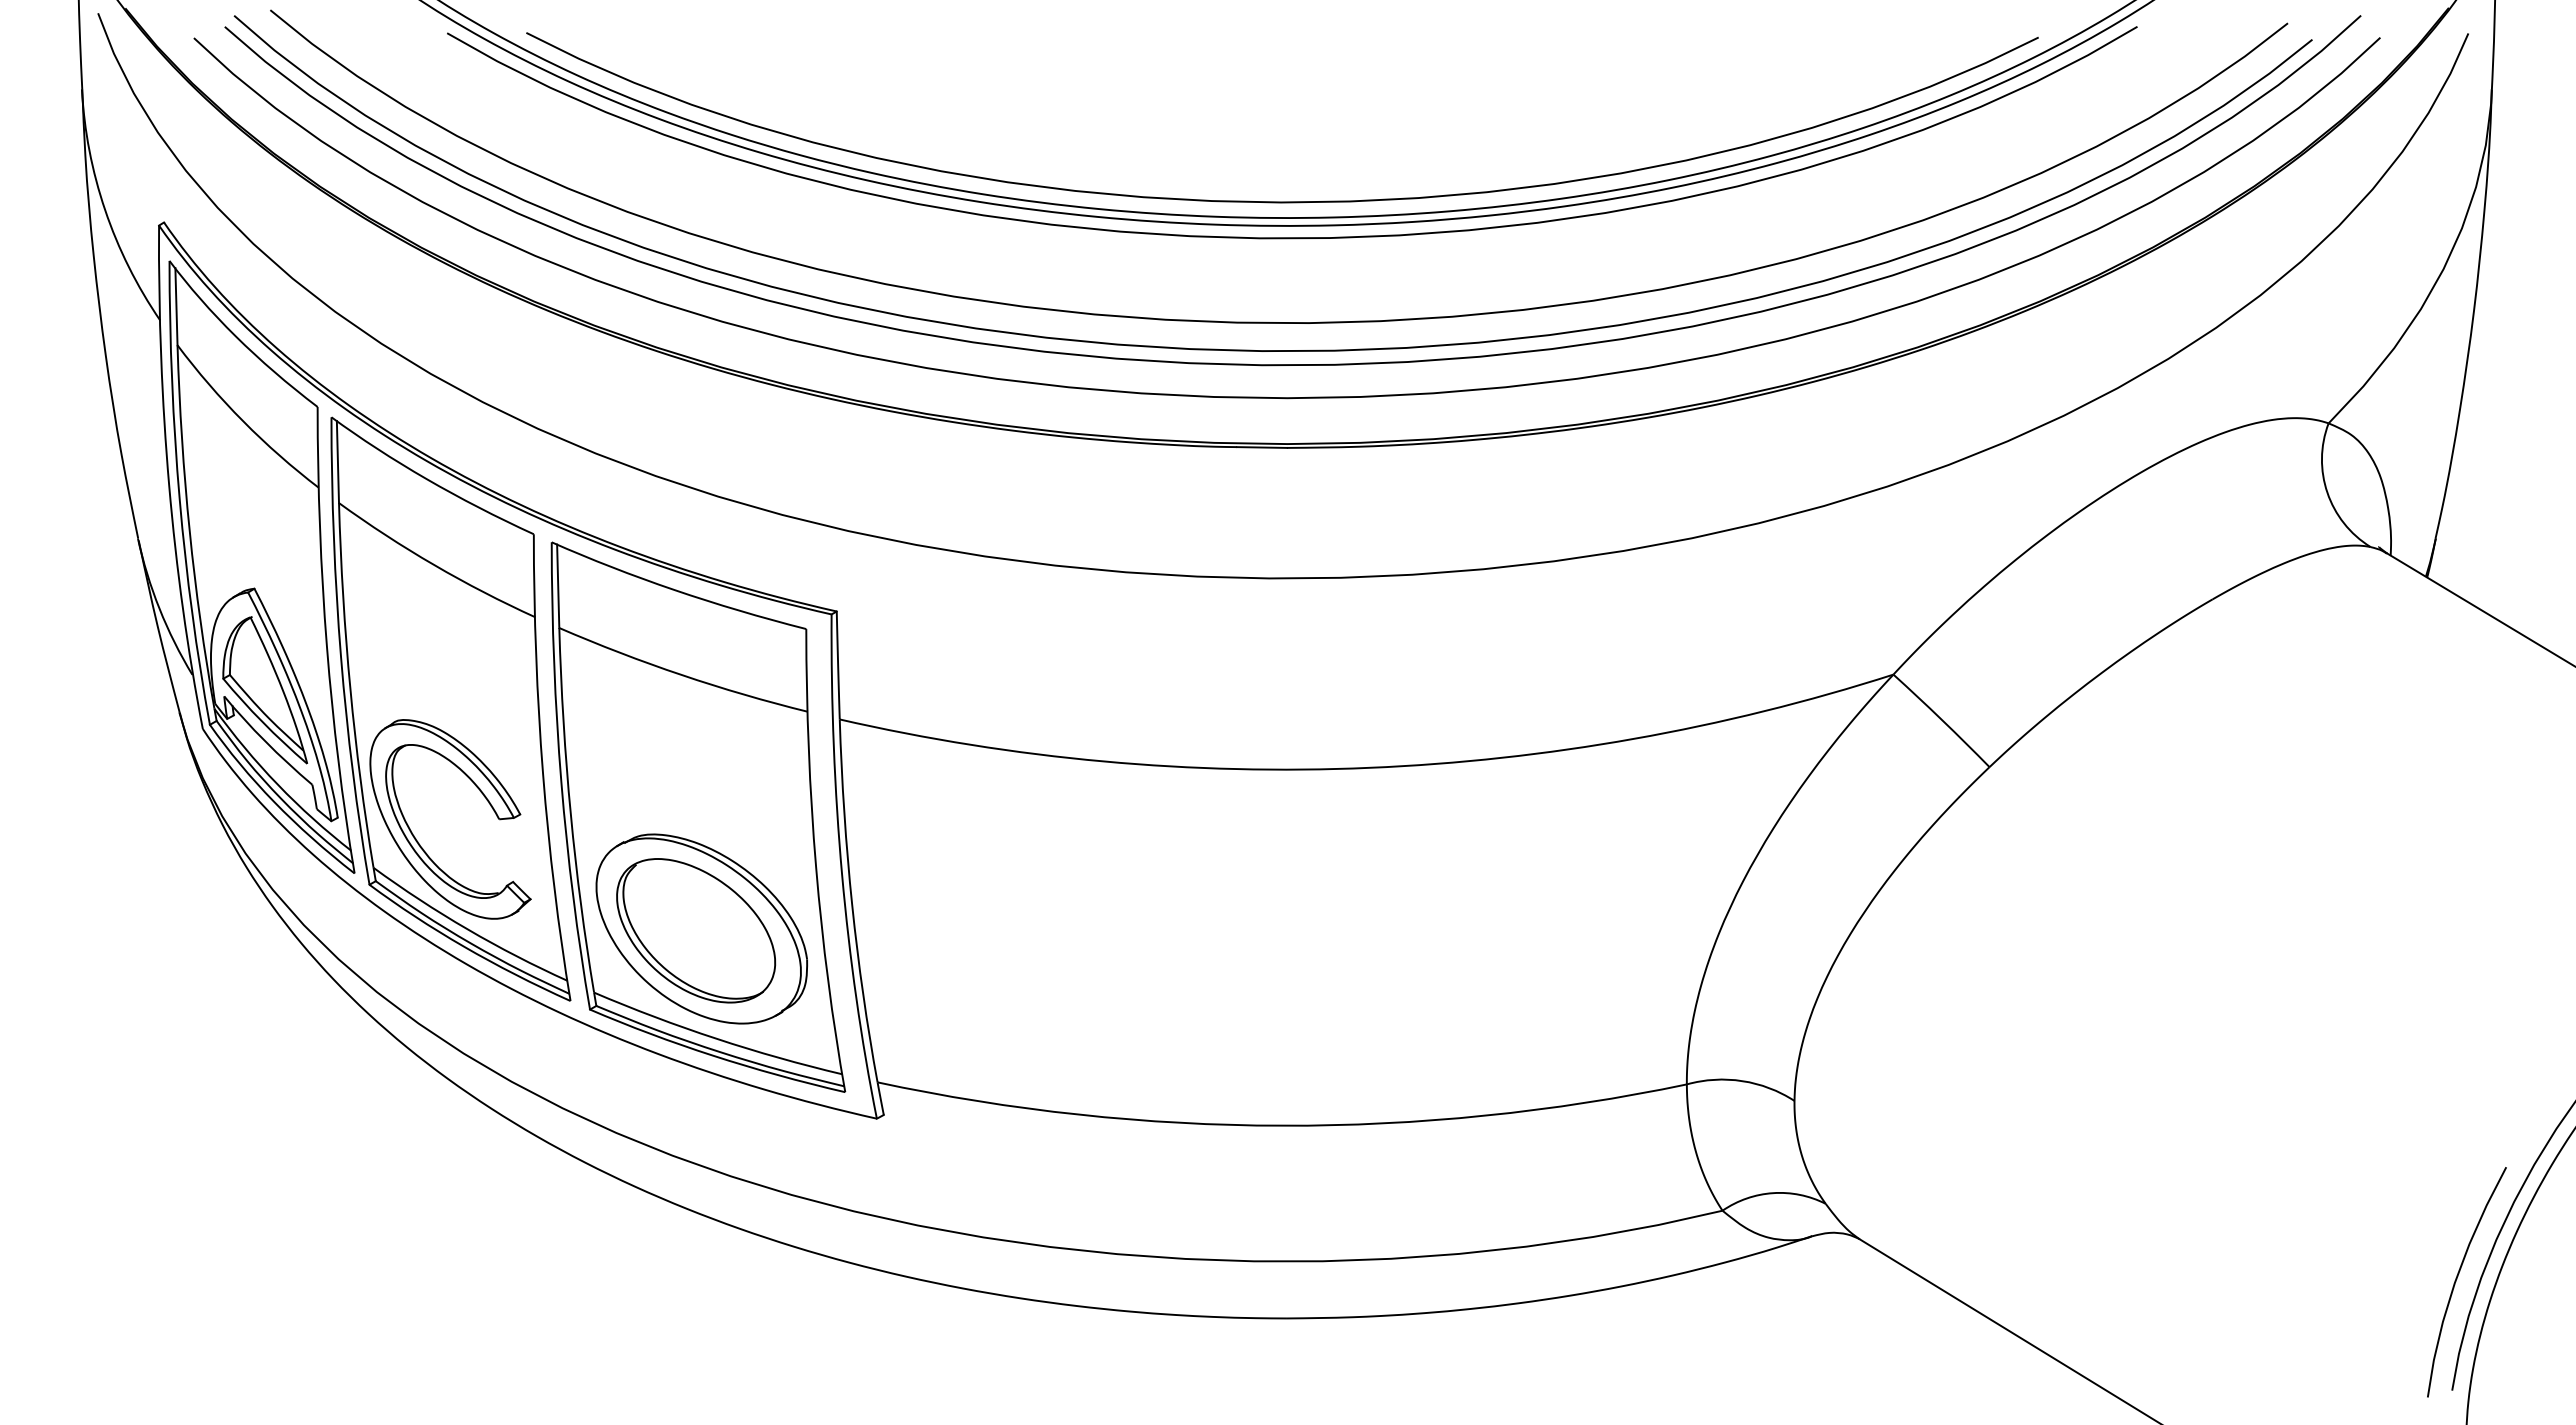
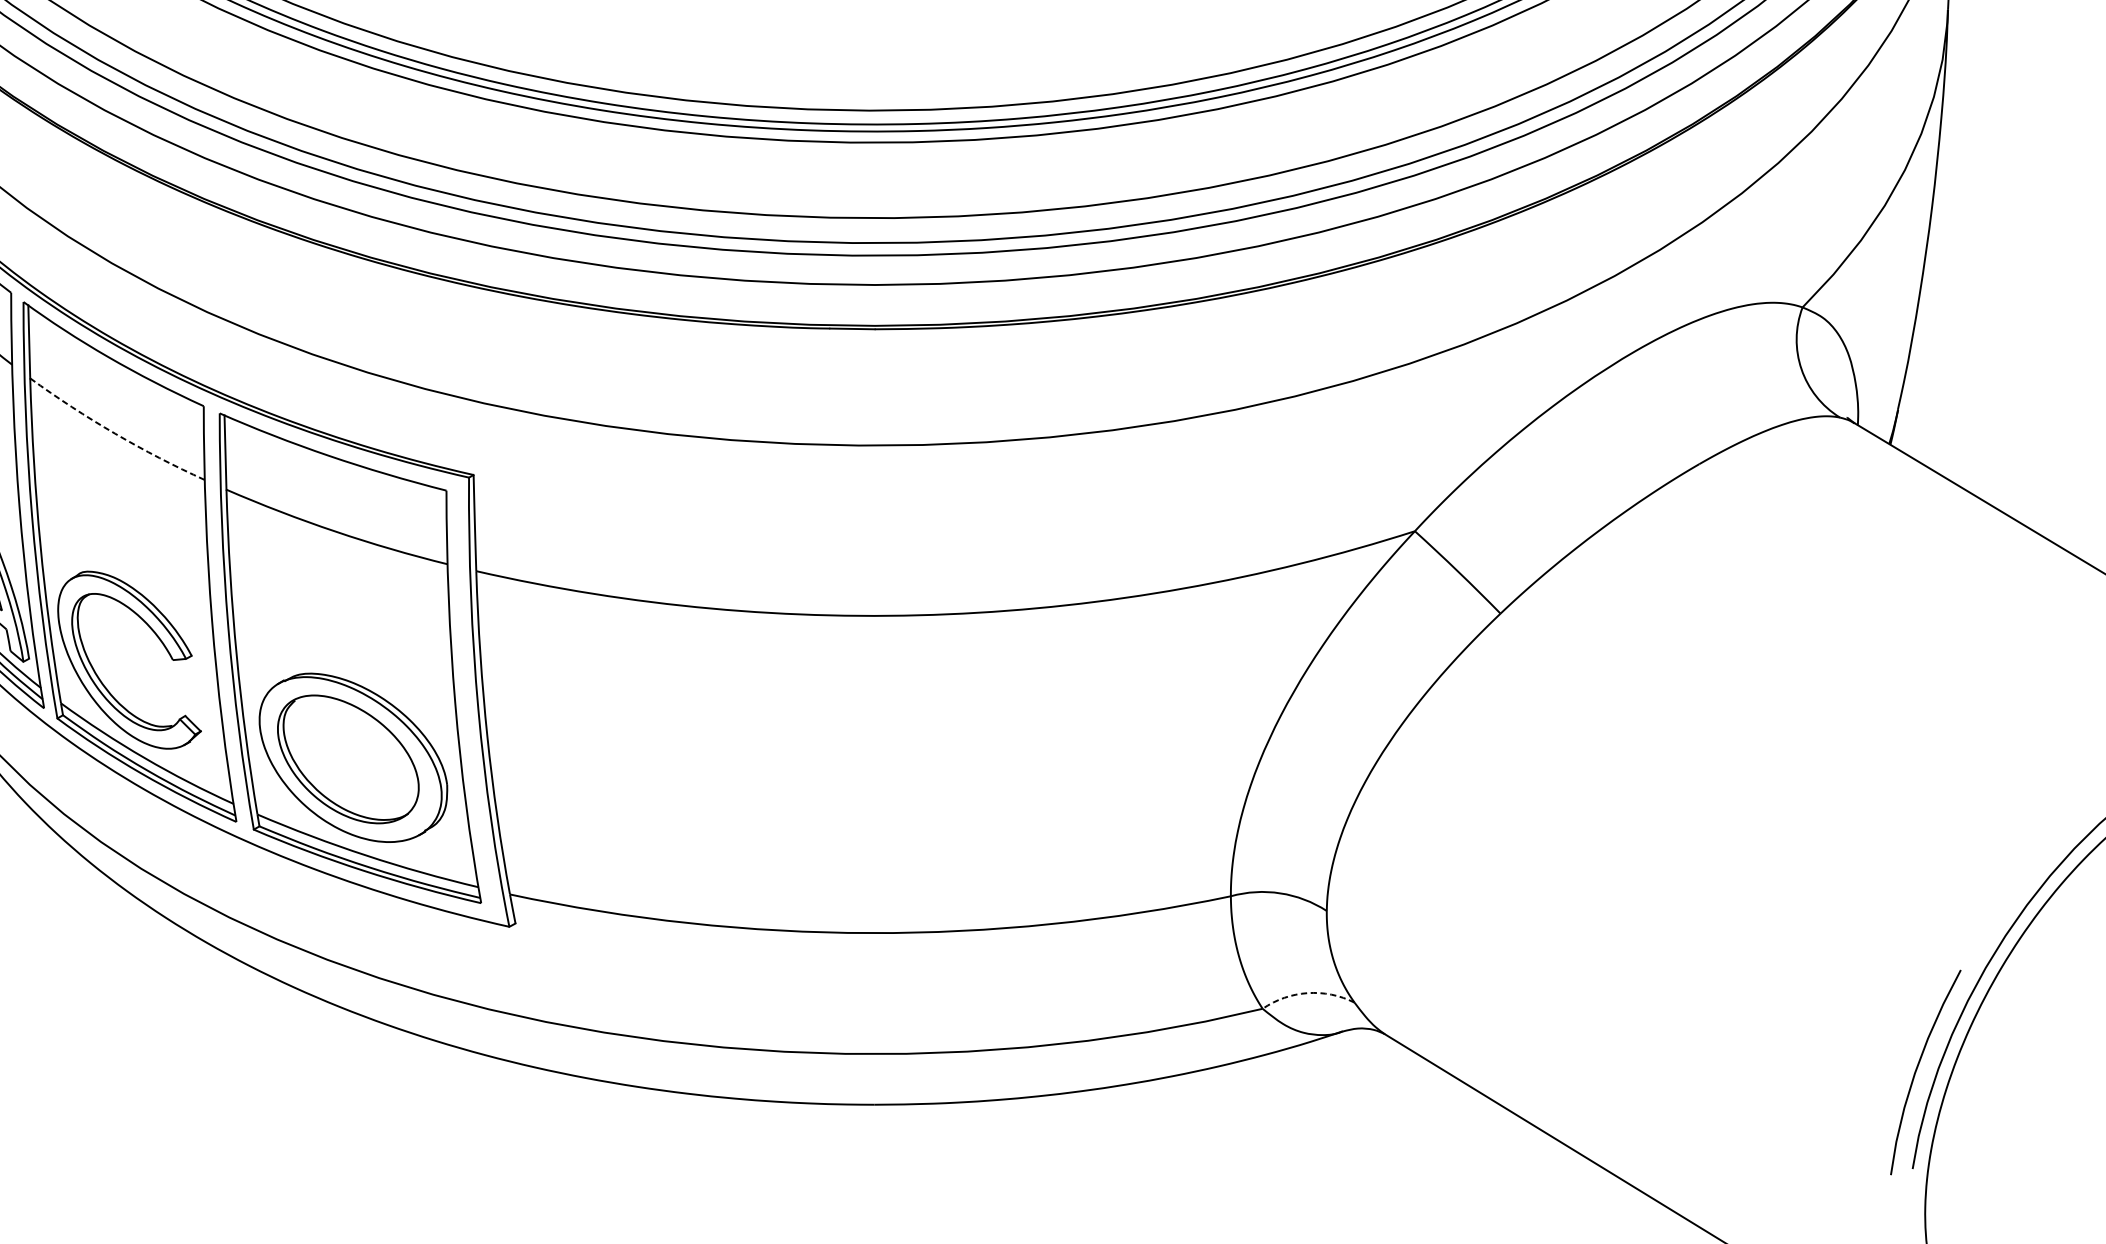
arc: (434, 565) -> (115, 434), solid -> dashed
arc: (1773, 1193) -> (1308, 993), solid -> dashed

